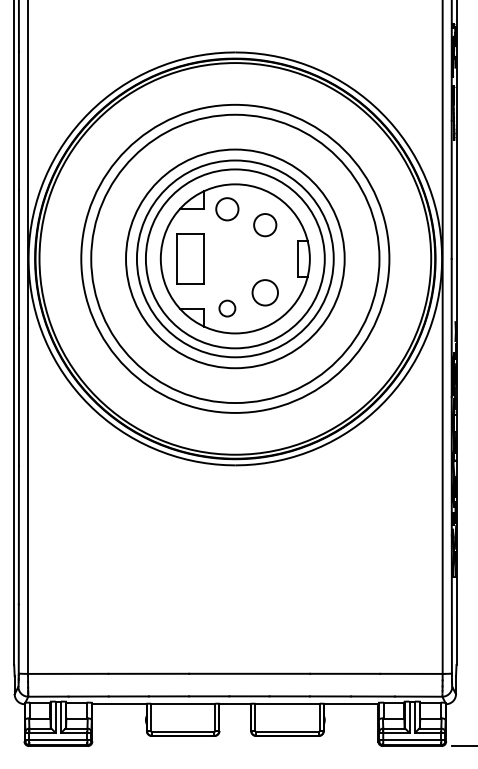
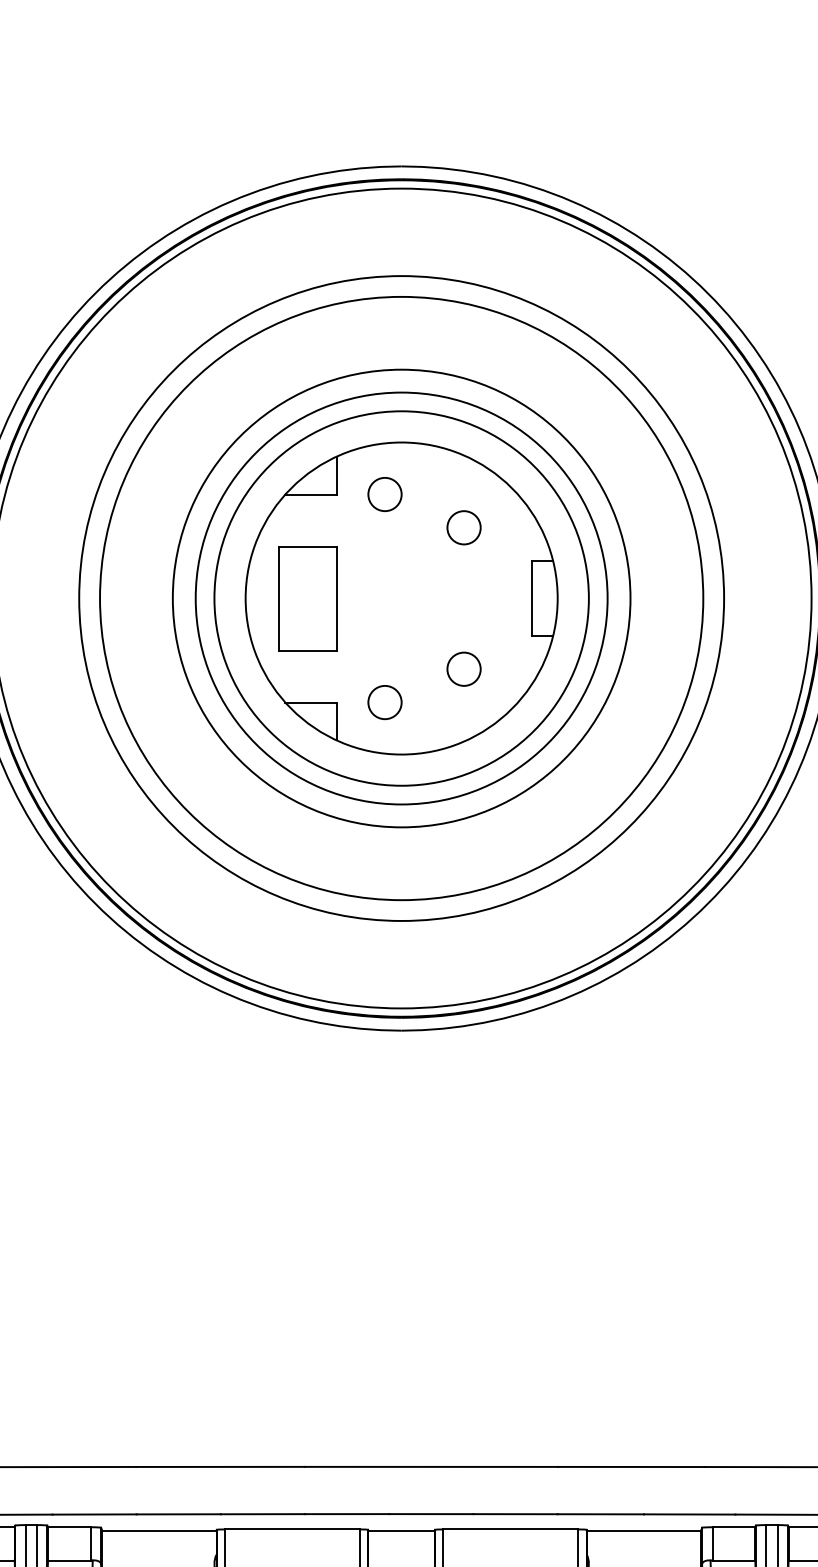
circle: (227, 208) -> (385, 493), size x0.71
circle: (264, 224) -> (462, 526), size x0.71
circle: (264, 292) -> (462, 668), size x0.62

